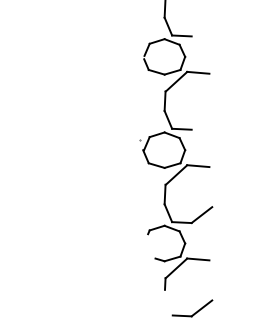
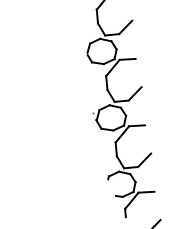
line: (201, 28) -> (125, 27), added
line: (201, 121) -> (134, 93), added

